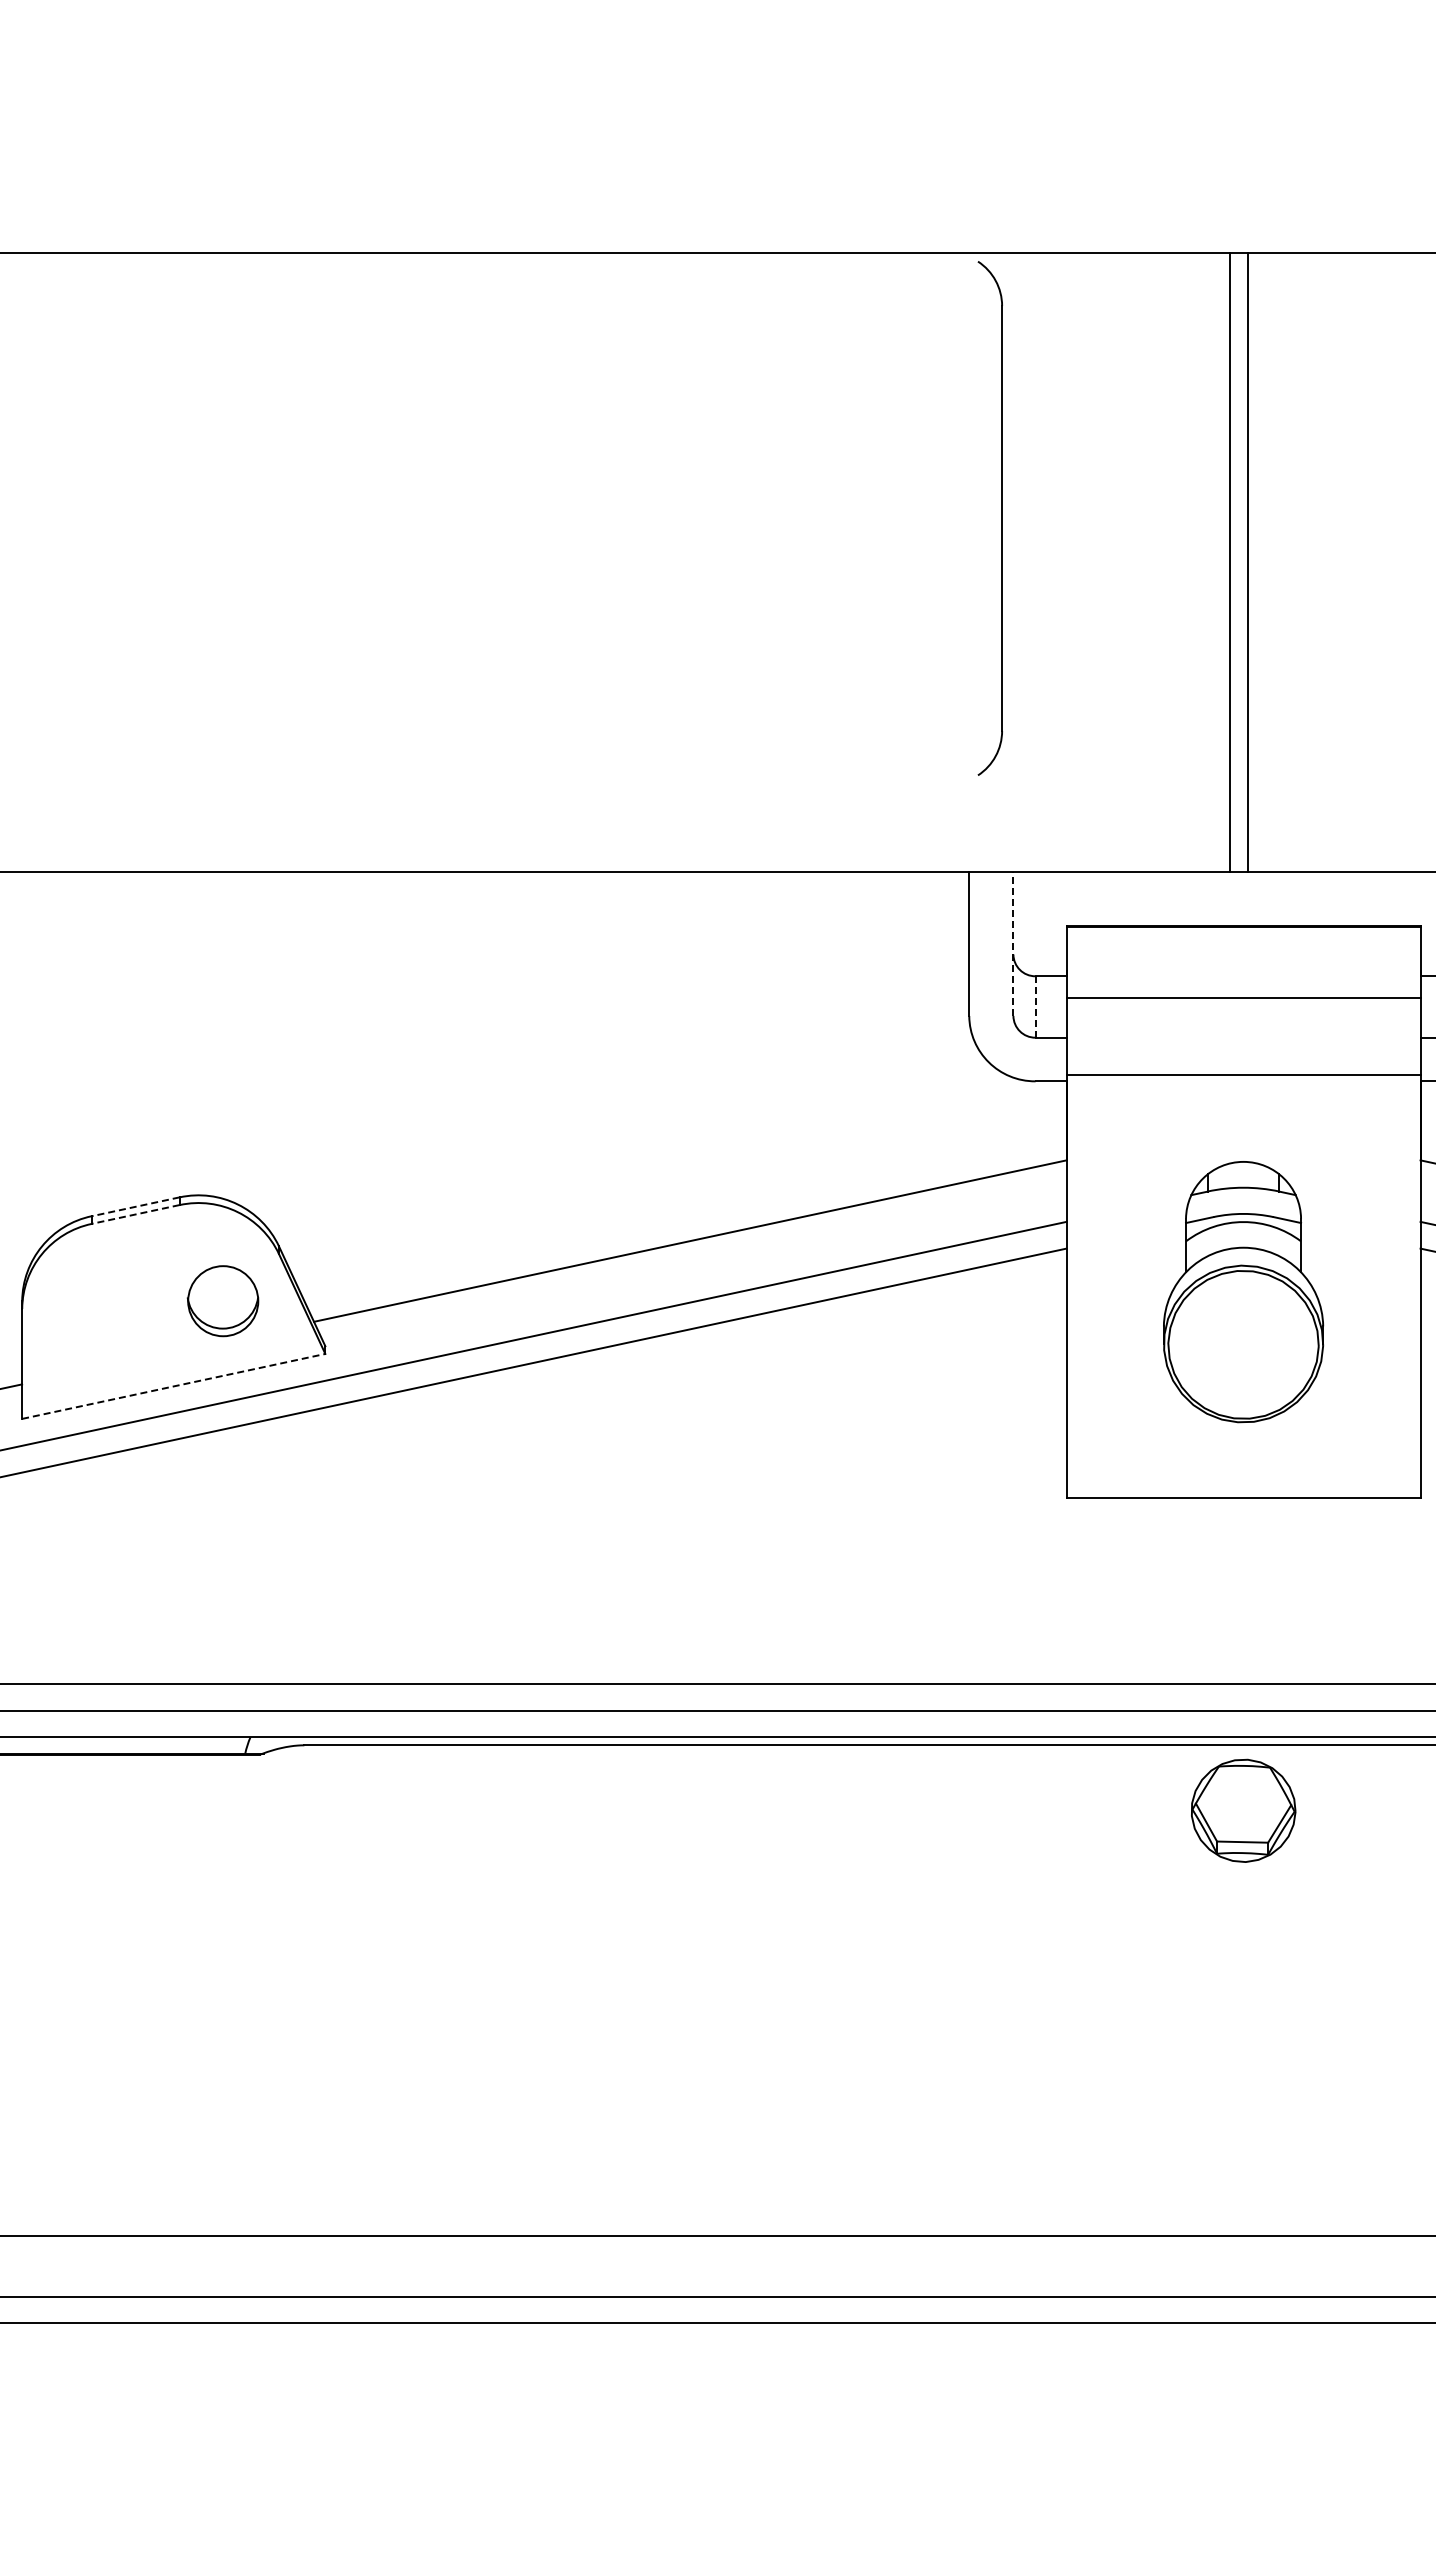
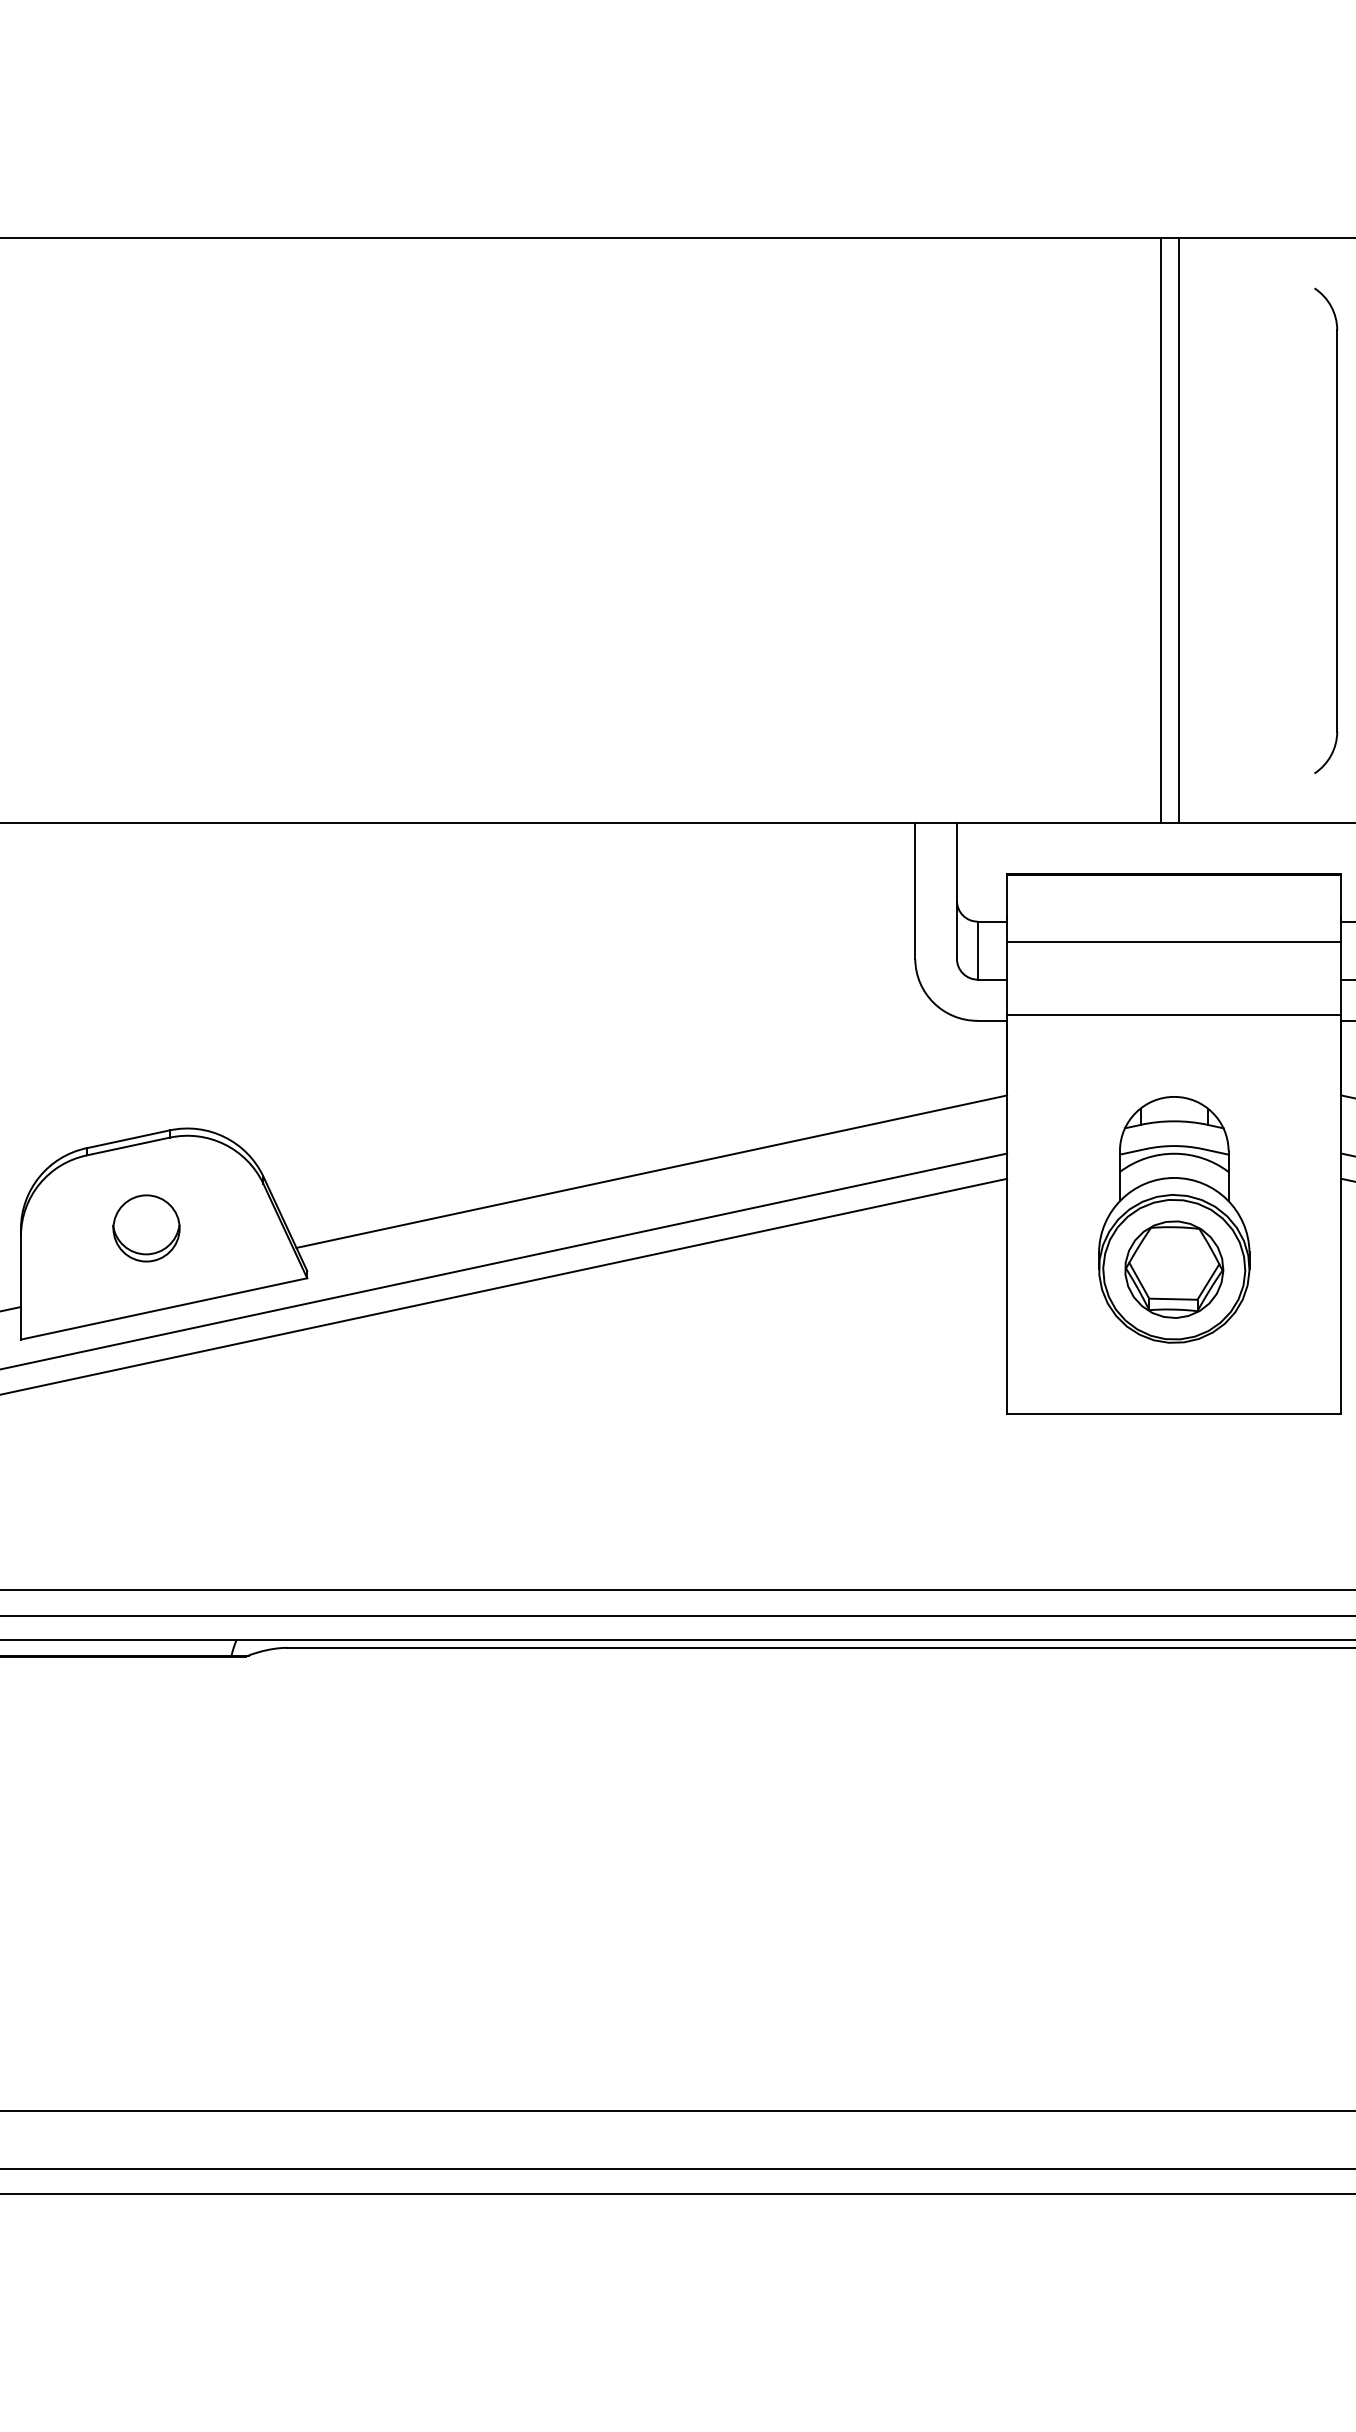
part: (1001, 518) -> (1336, 530), moved
line: (1013, 944) -> (957, 891), dashed -> solid
line: (1035, 1007) -> (977, 951), dashed -> solid
line: (135, 1206) -> (127, 1139), dashed -> solid
line: (135, 1214) -> (127, 1146), dashed -> solid
part: (222, 1301) -> (145, 1228), moved
line: (174, 1386) -> (164, 1309), dashed -> solid
part: (1243, 1810) -> (1174, 1269), moved

